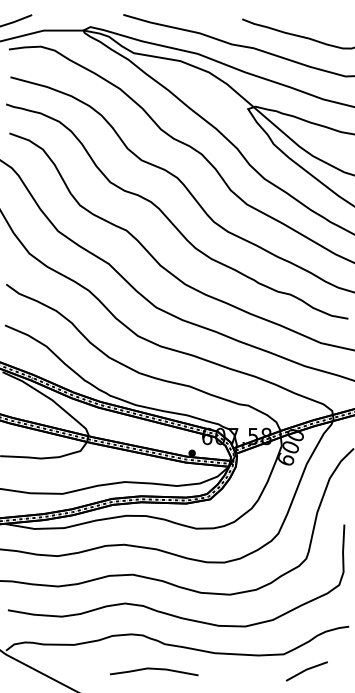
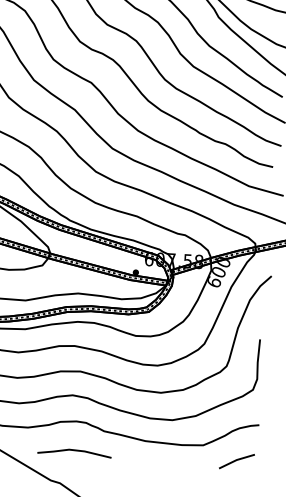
line: (154, 669) -> (74, 450), moved
line: (306, 670) -> (236, 460), moved

